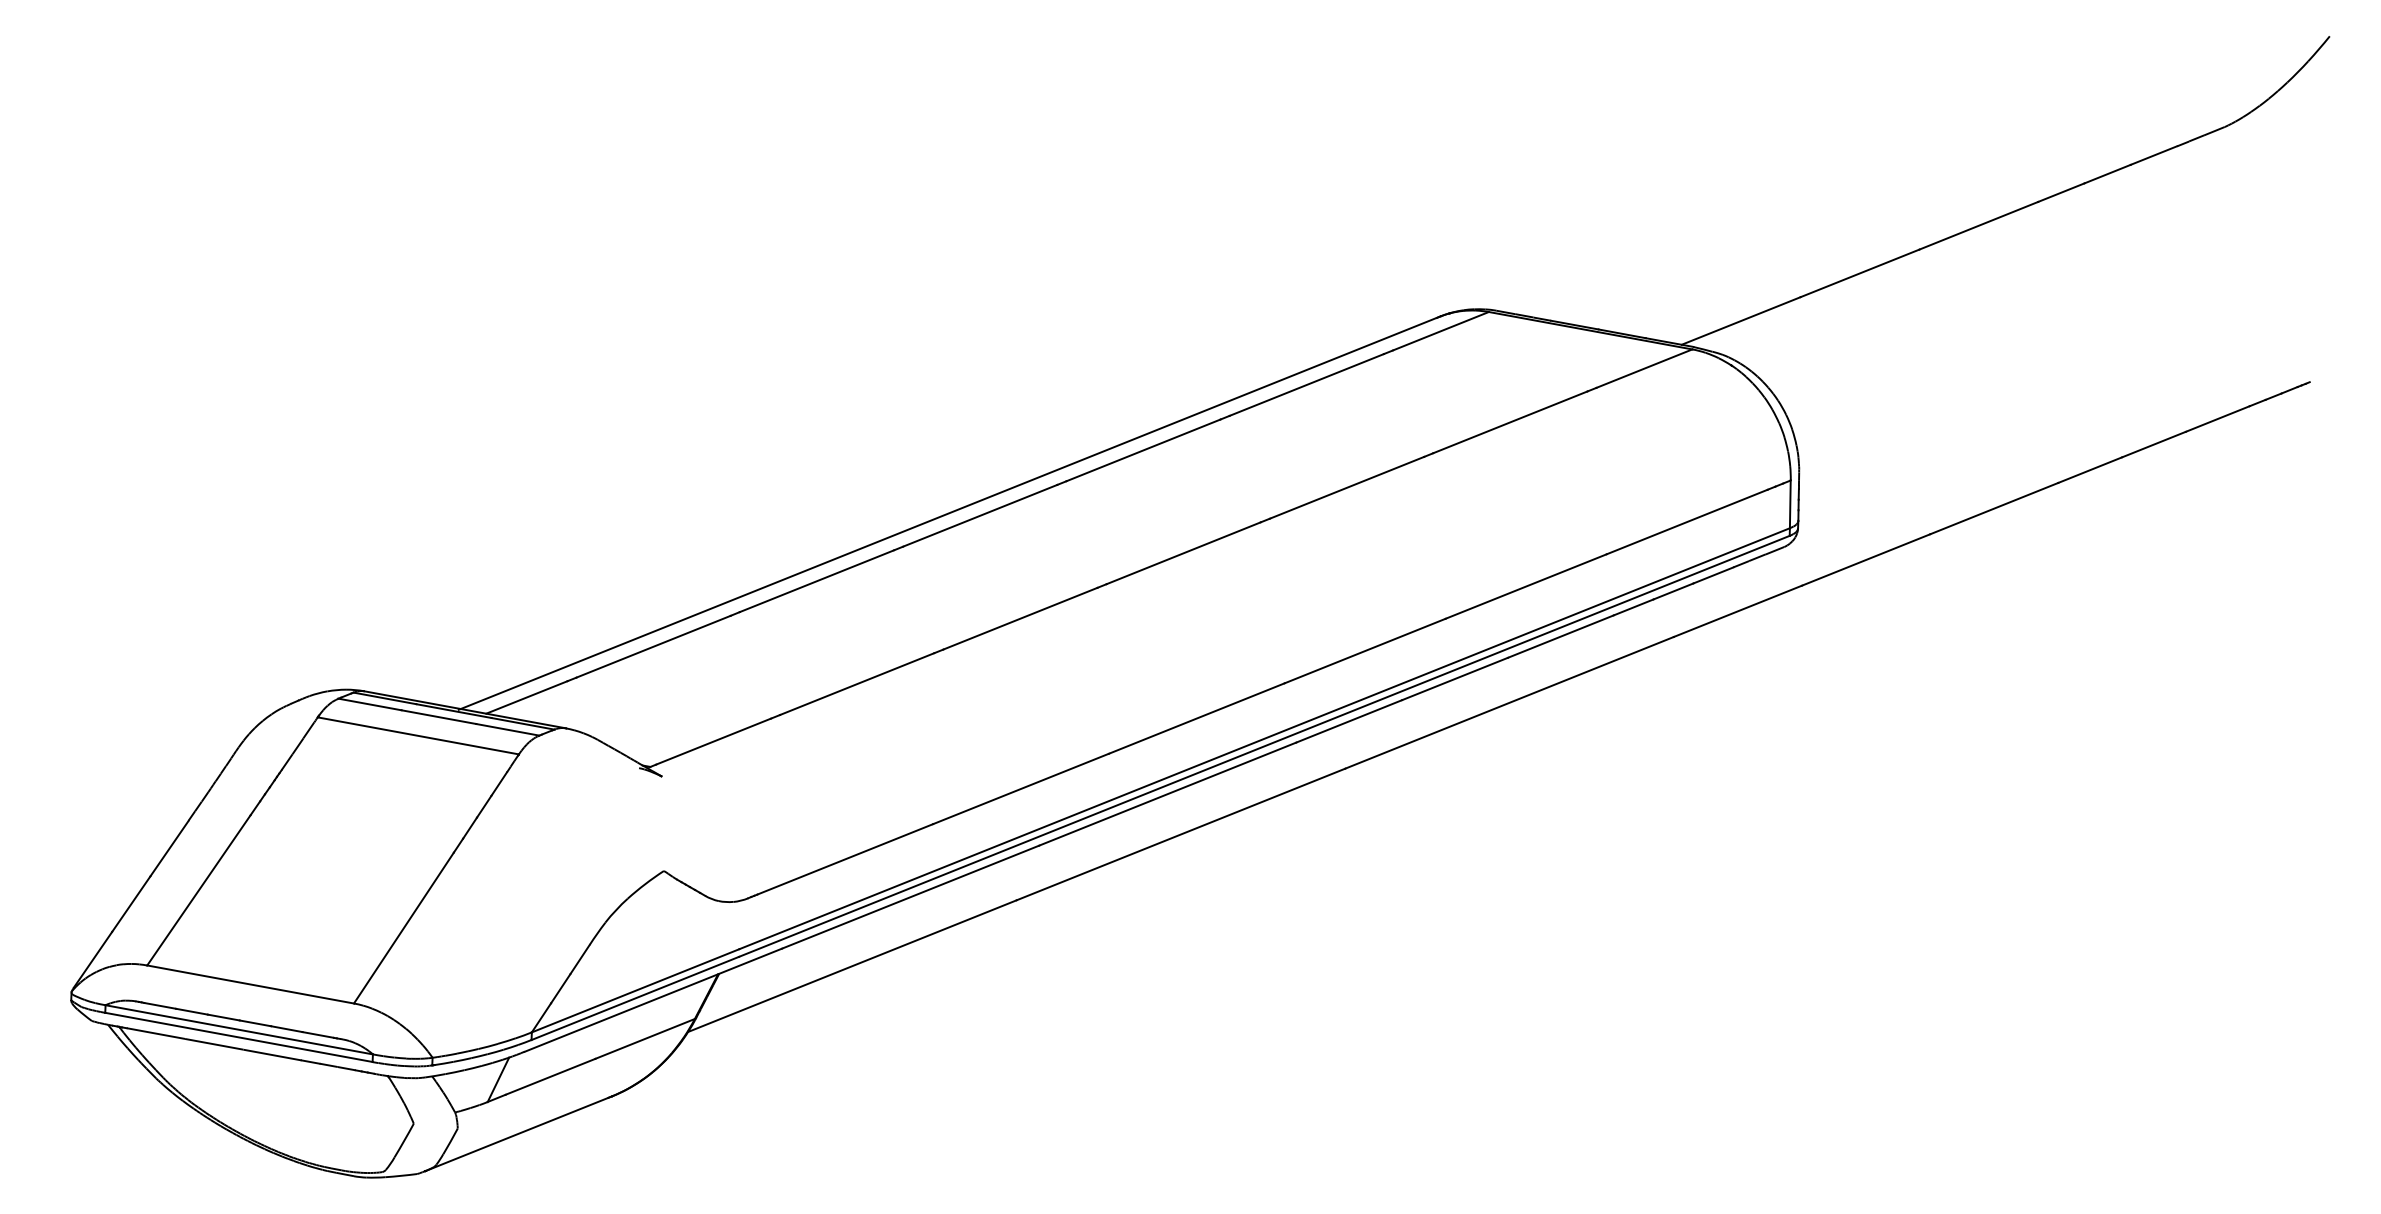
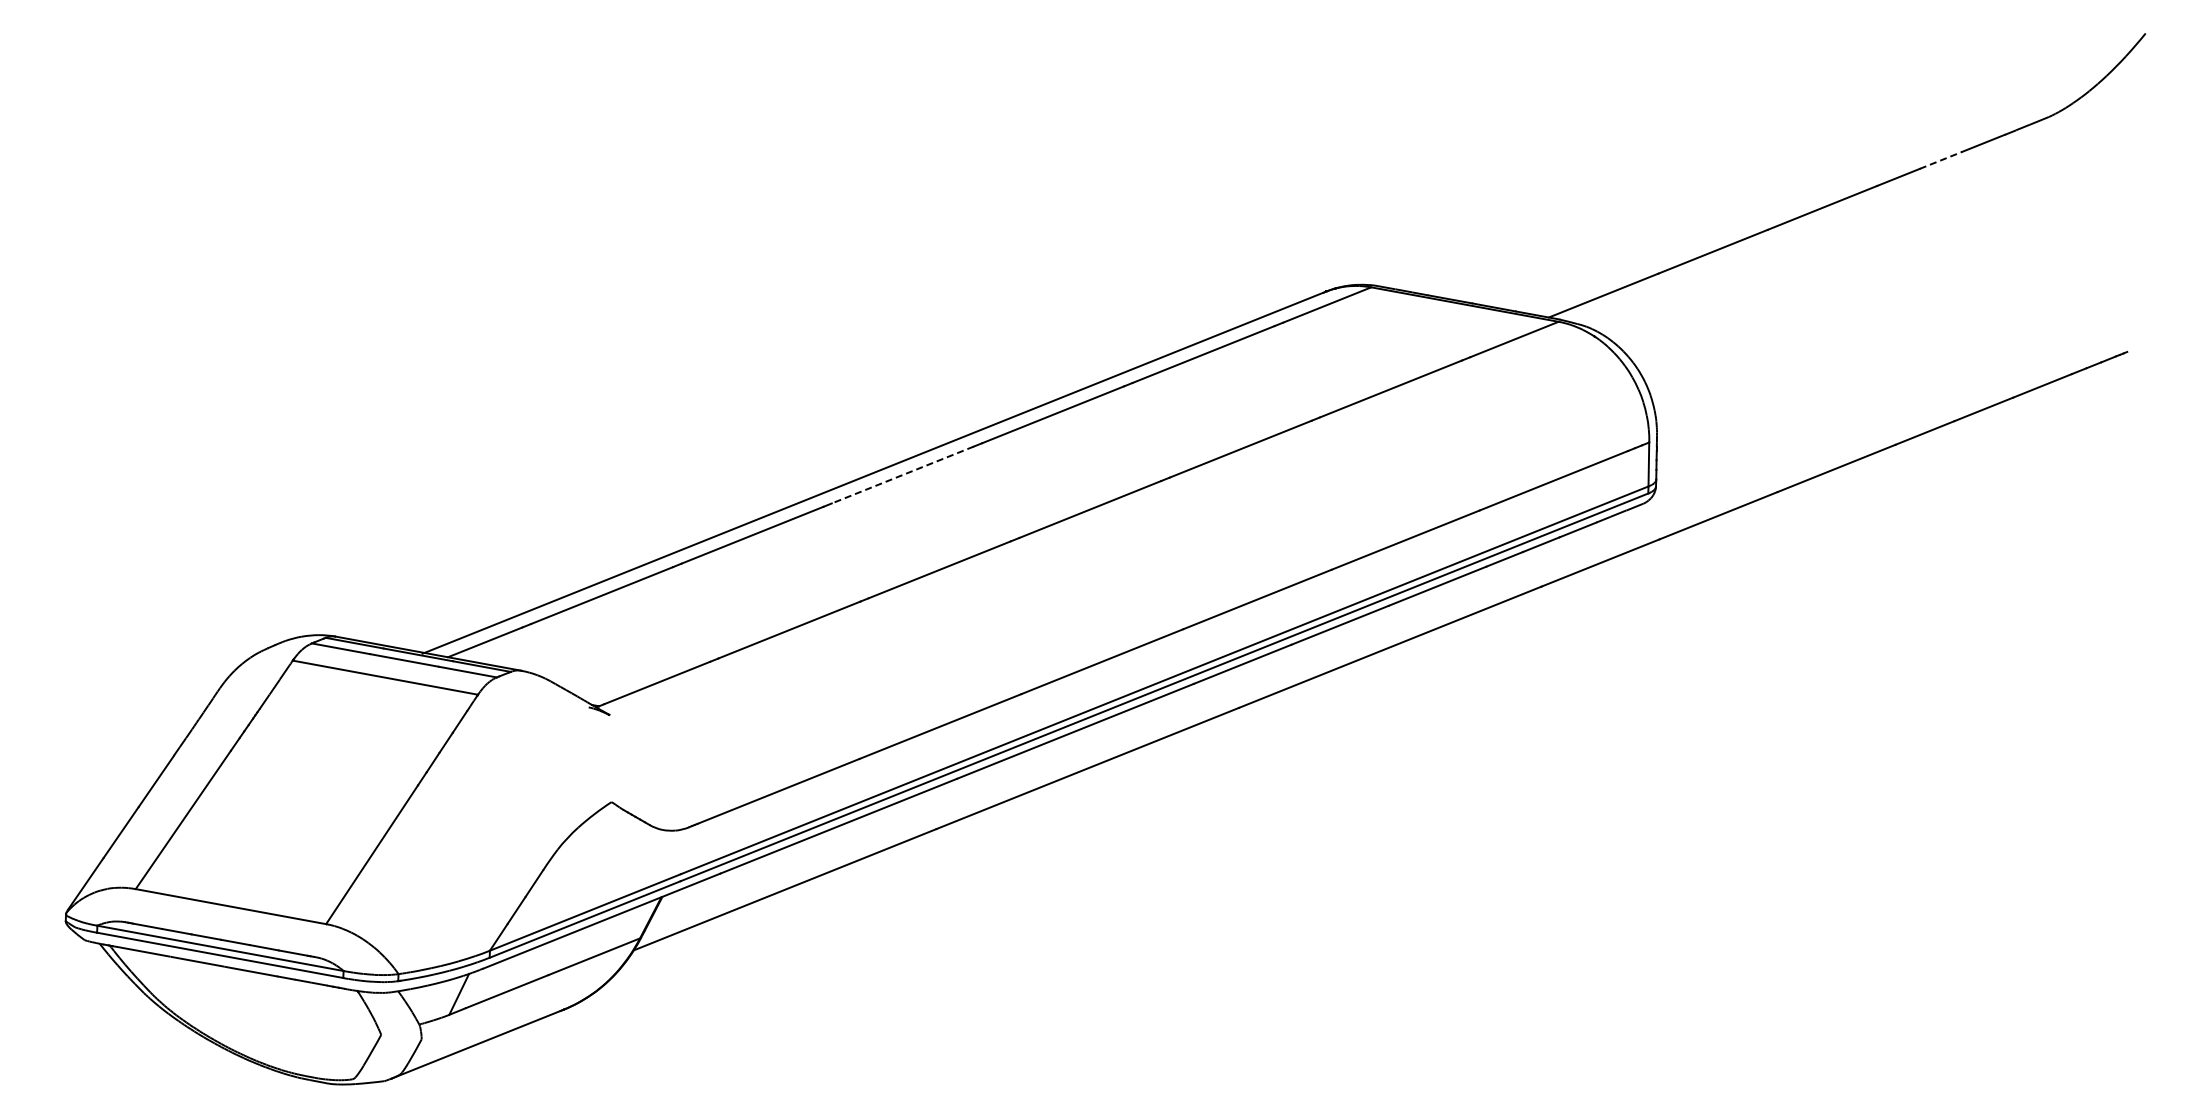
line: (2108, 174) -> (1941, 160), solid -> dashed
line: (979, 516) -> (902, 475), solid -> dashed

